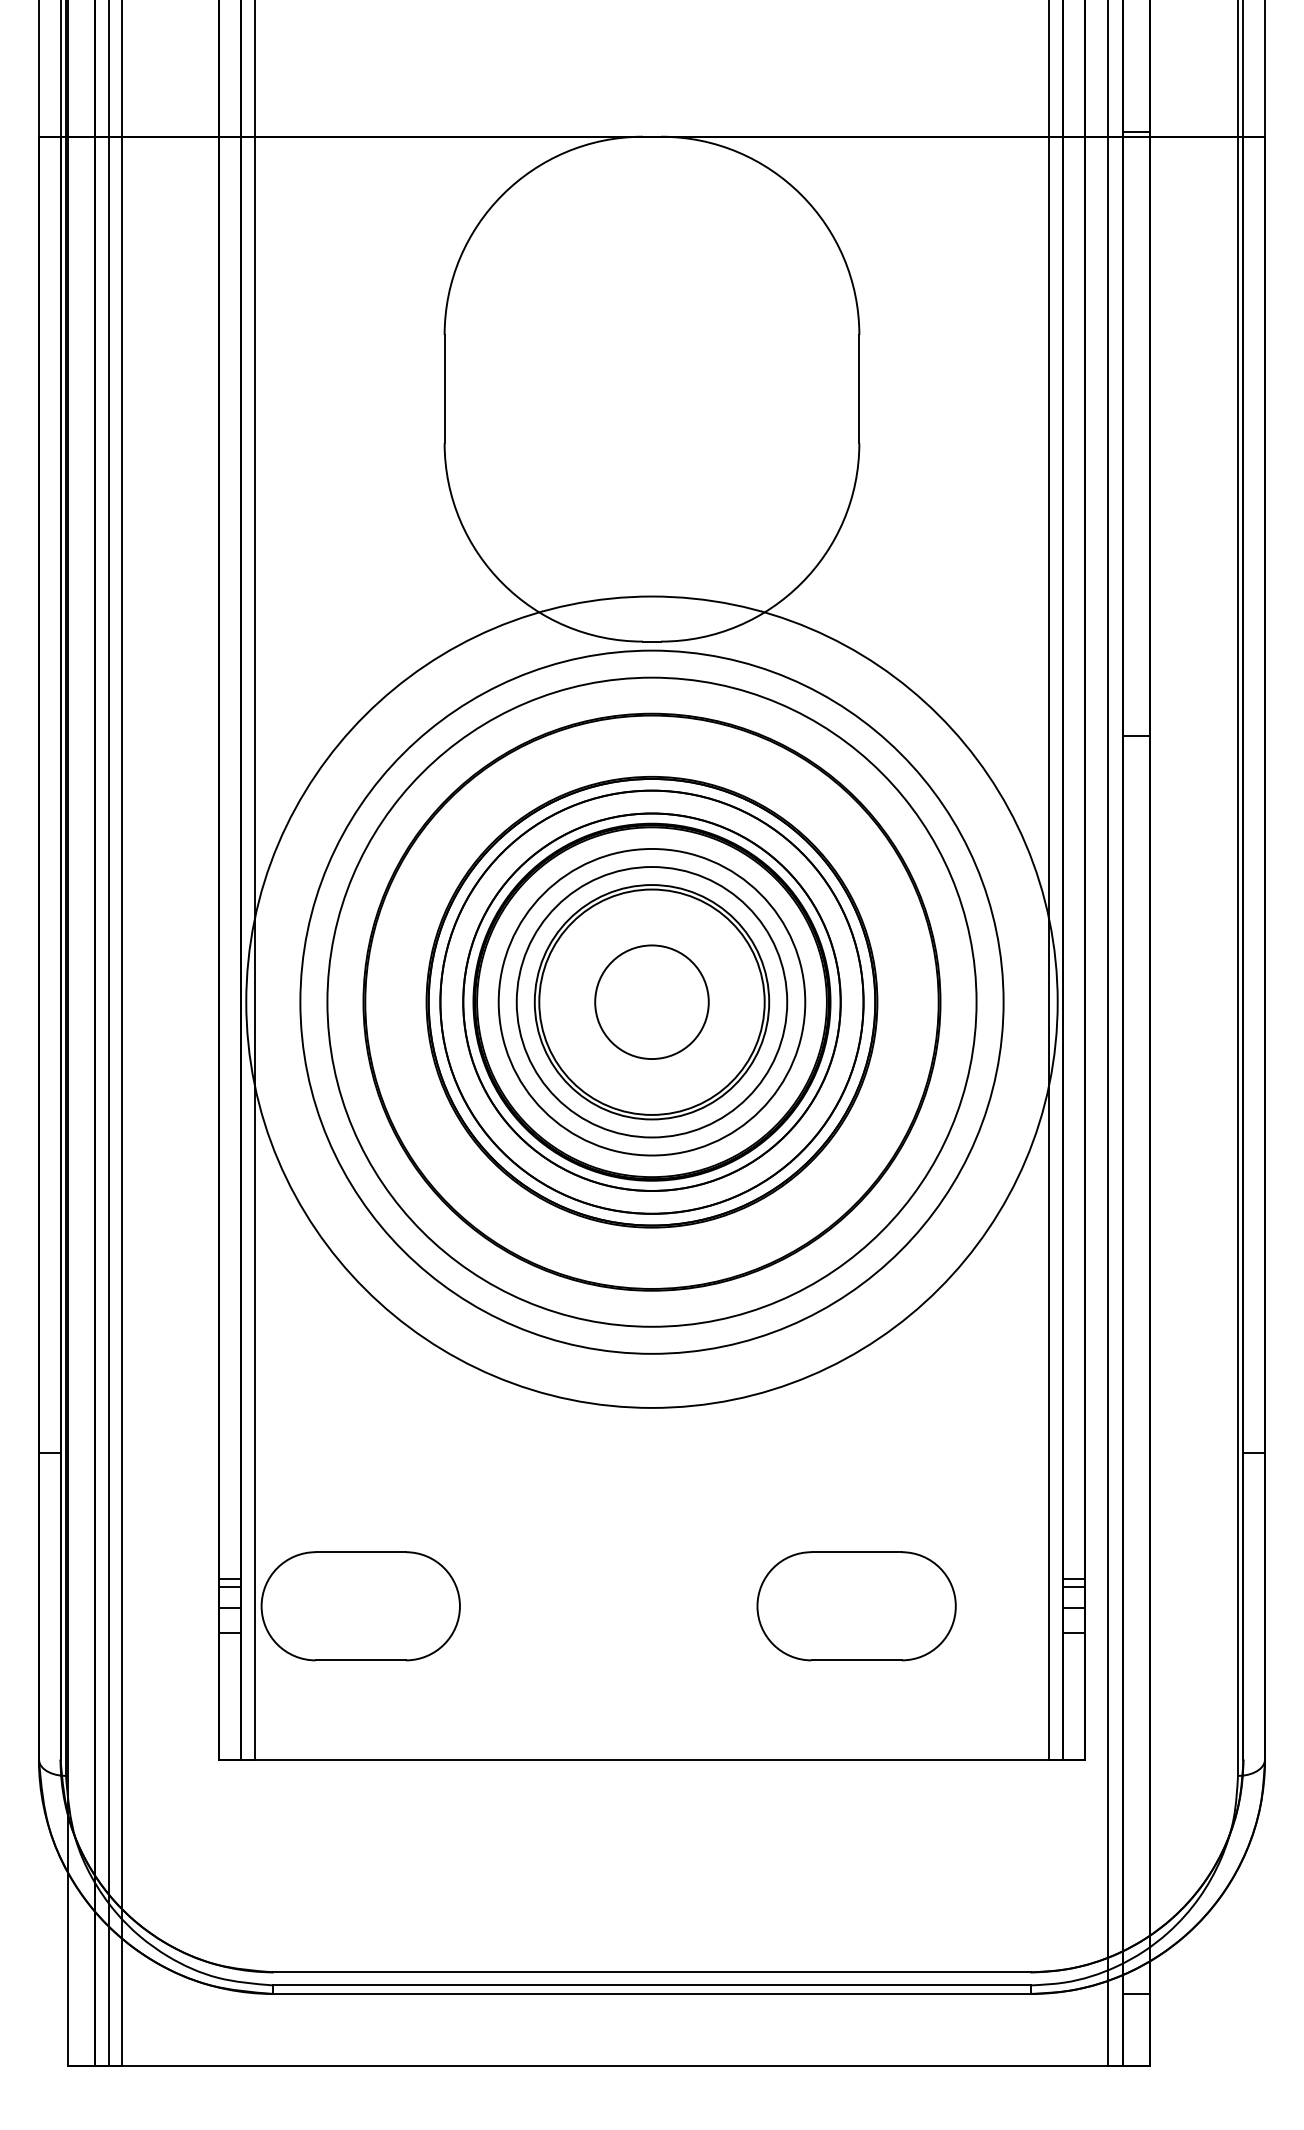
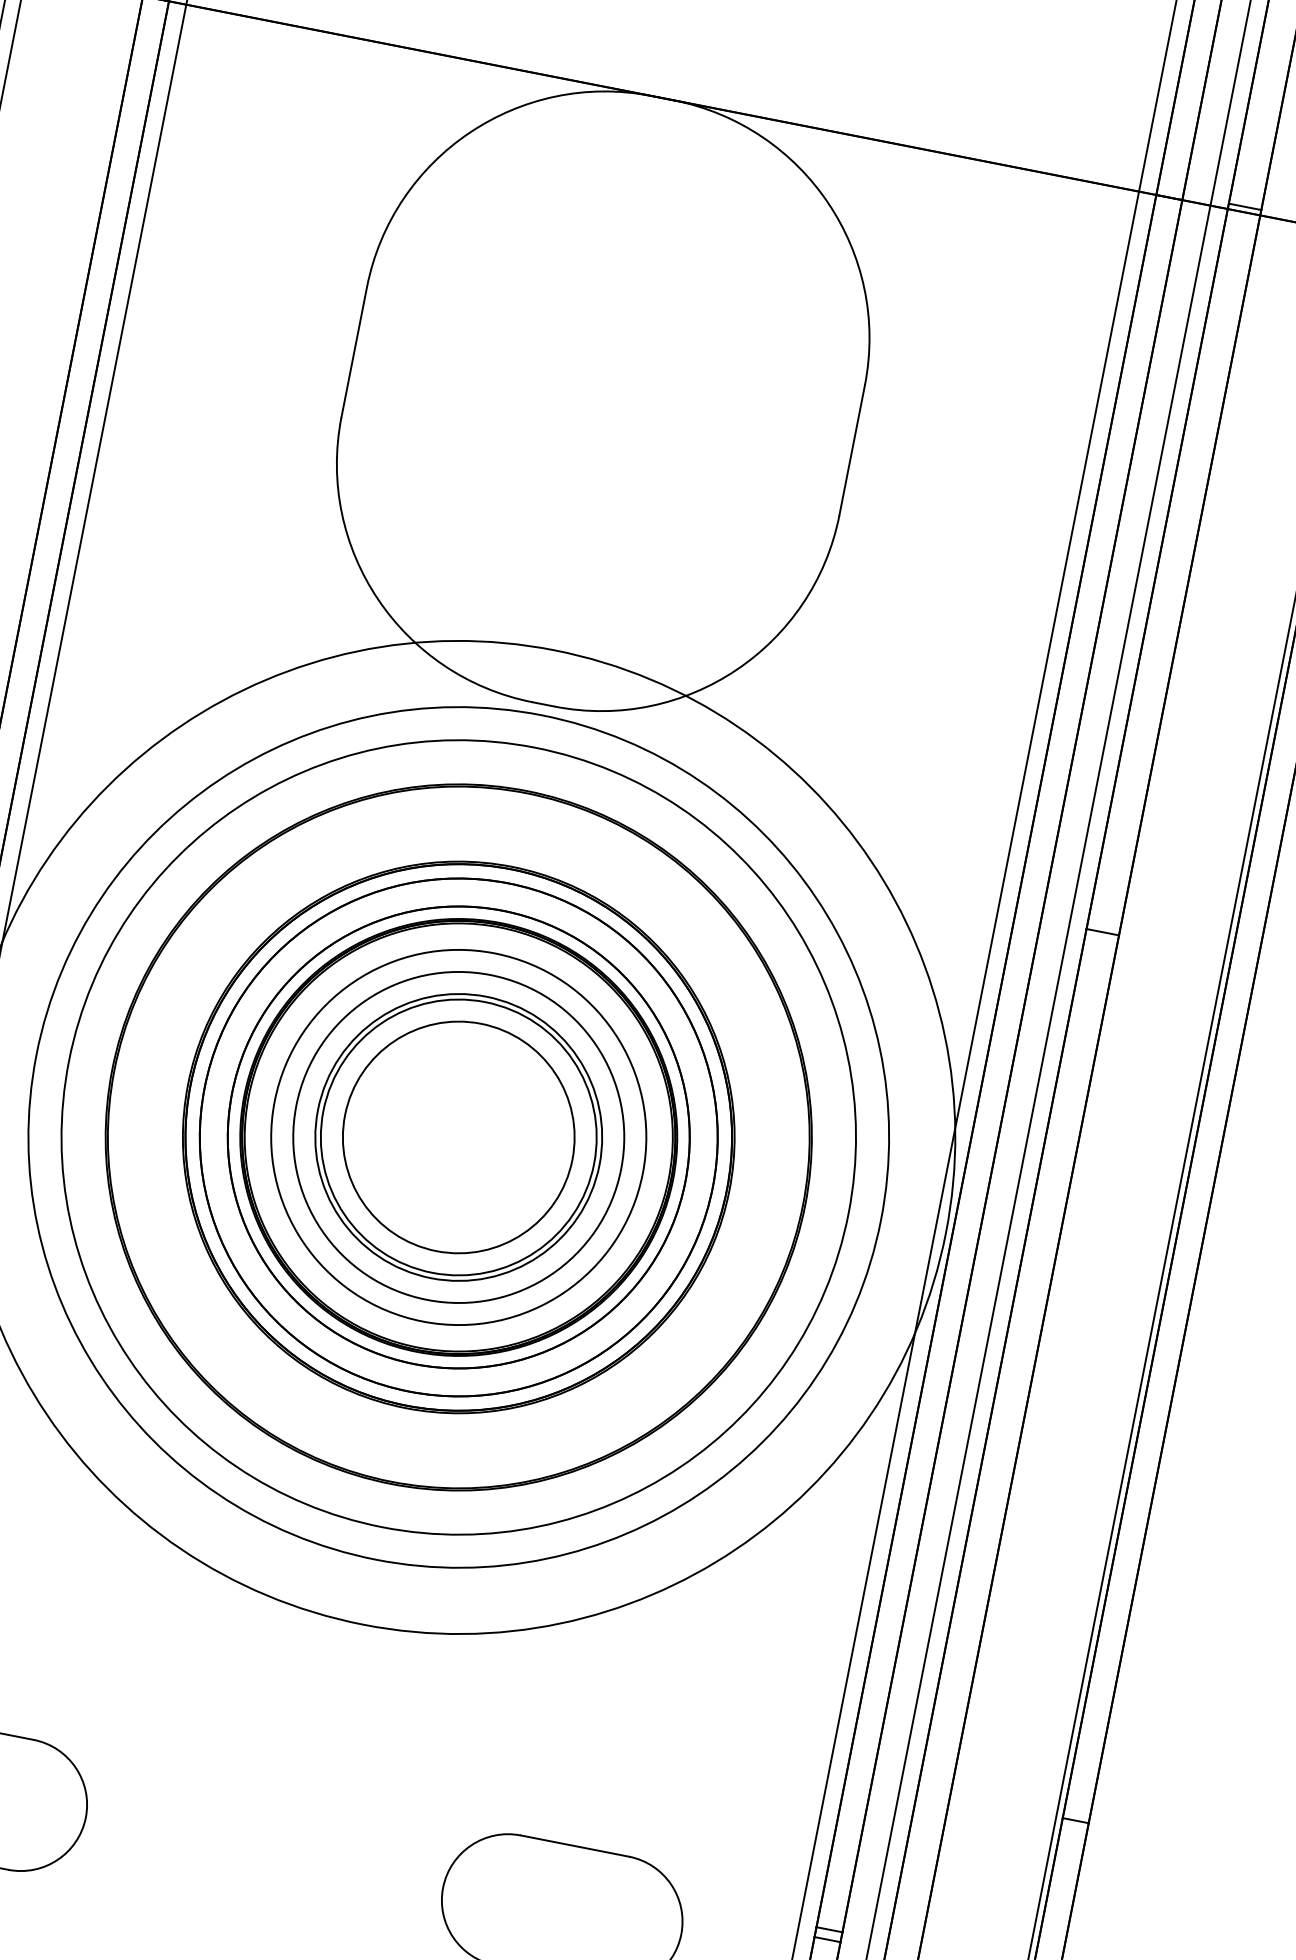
circle: (651, 1001) -> (458, 1136), size x1.67

